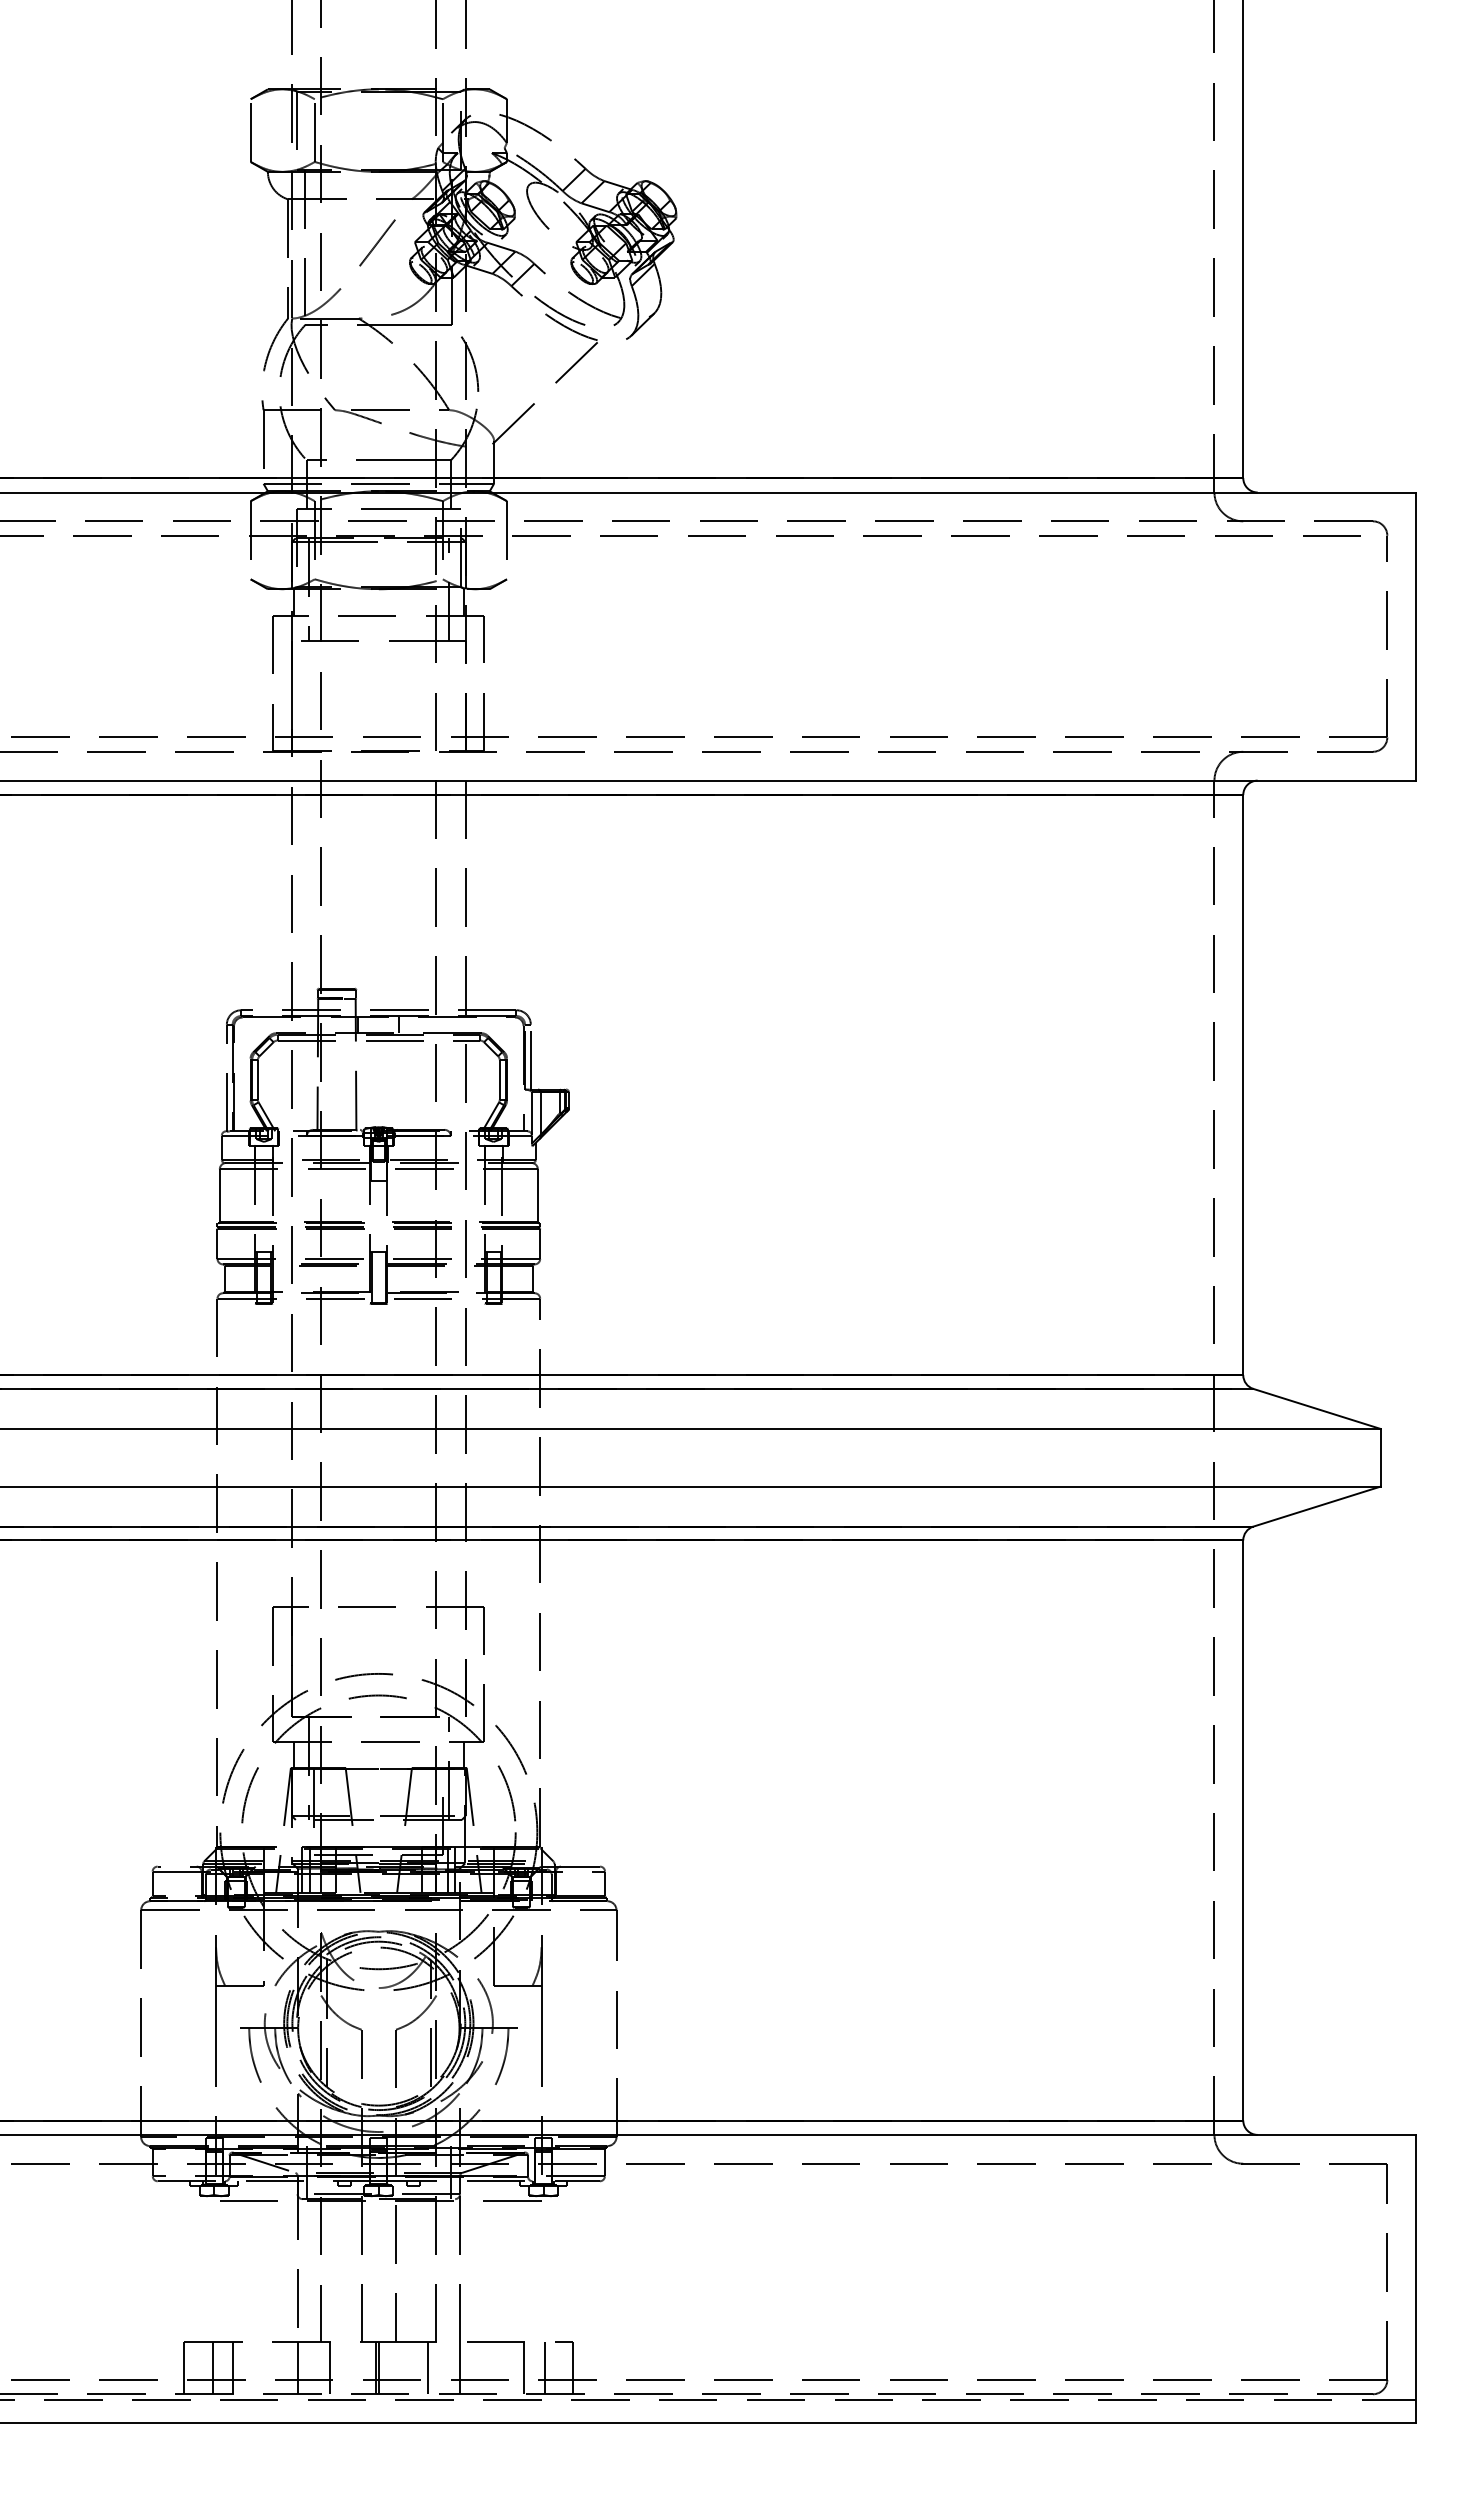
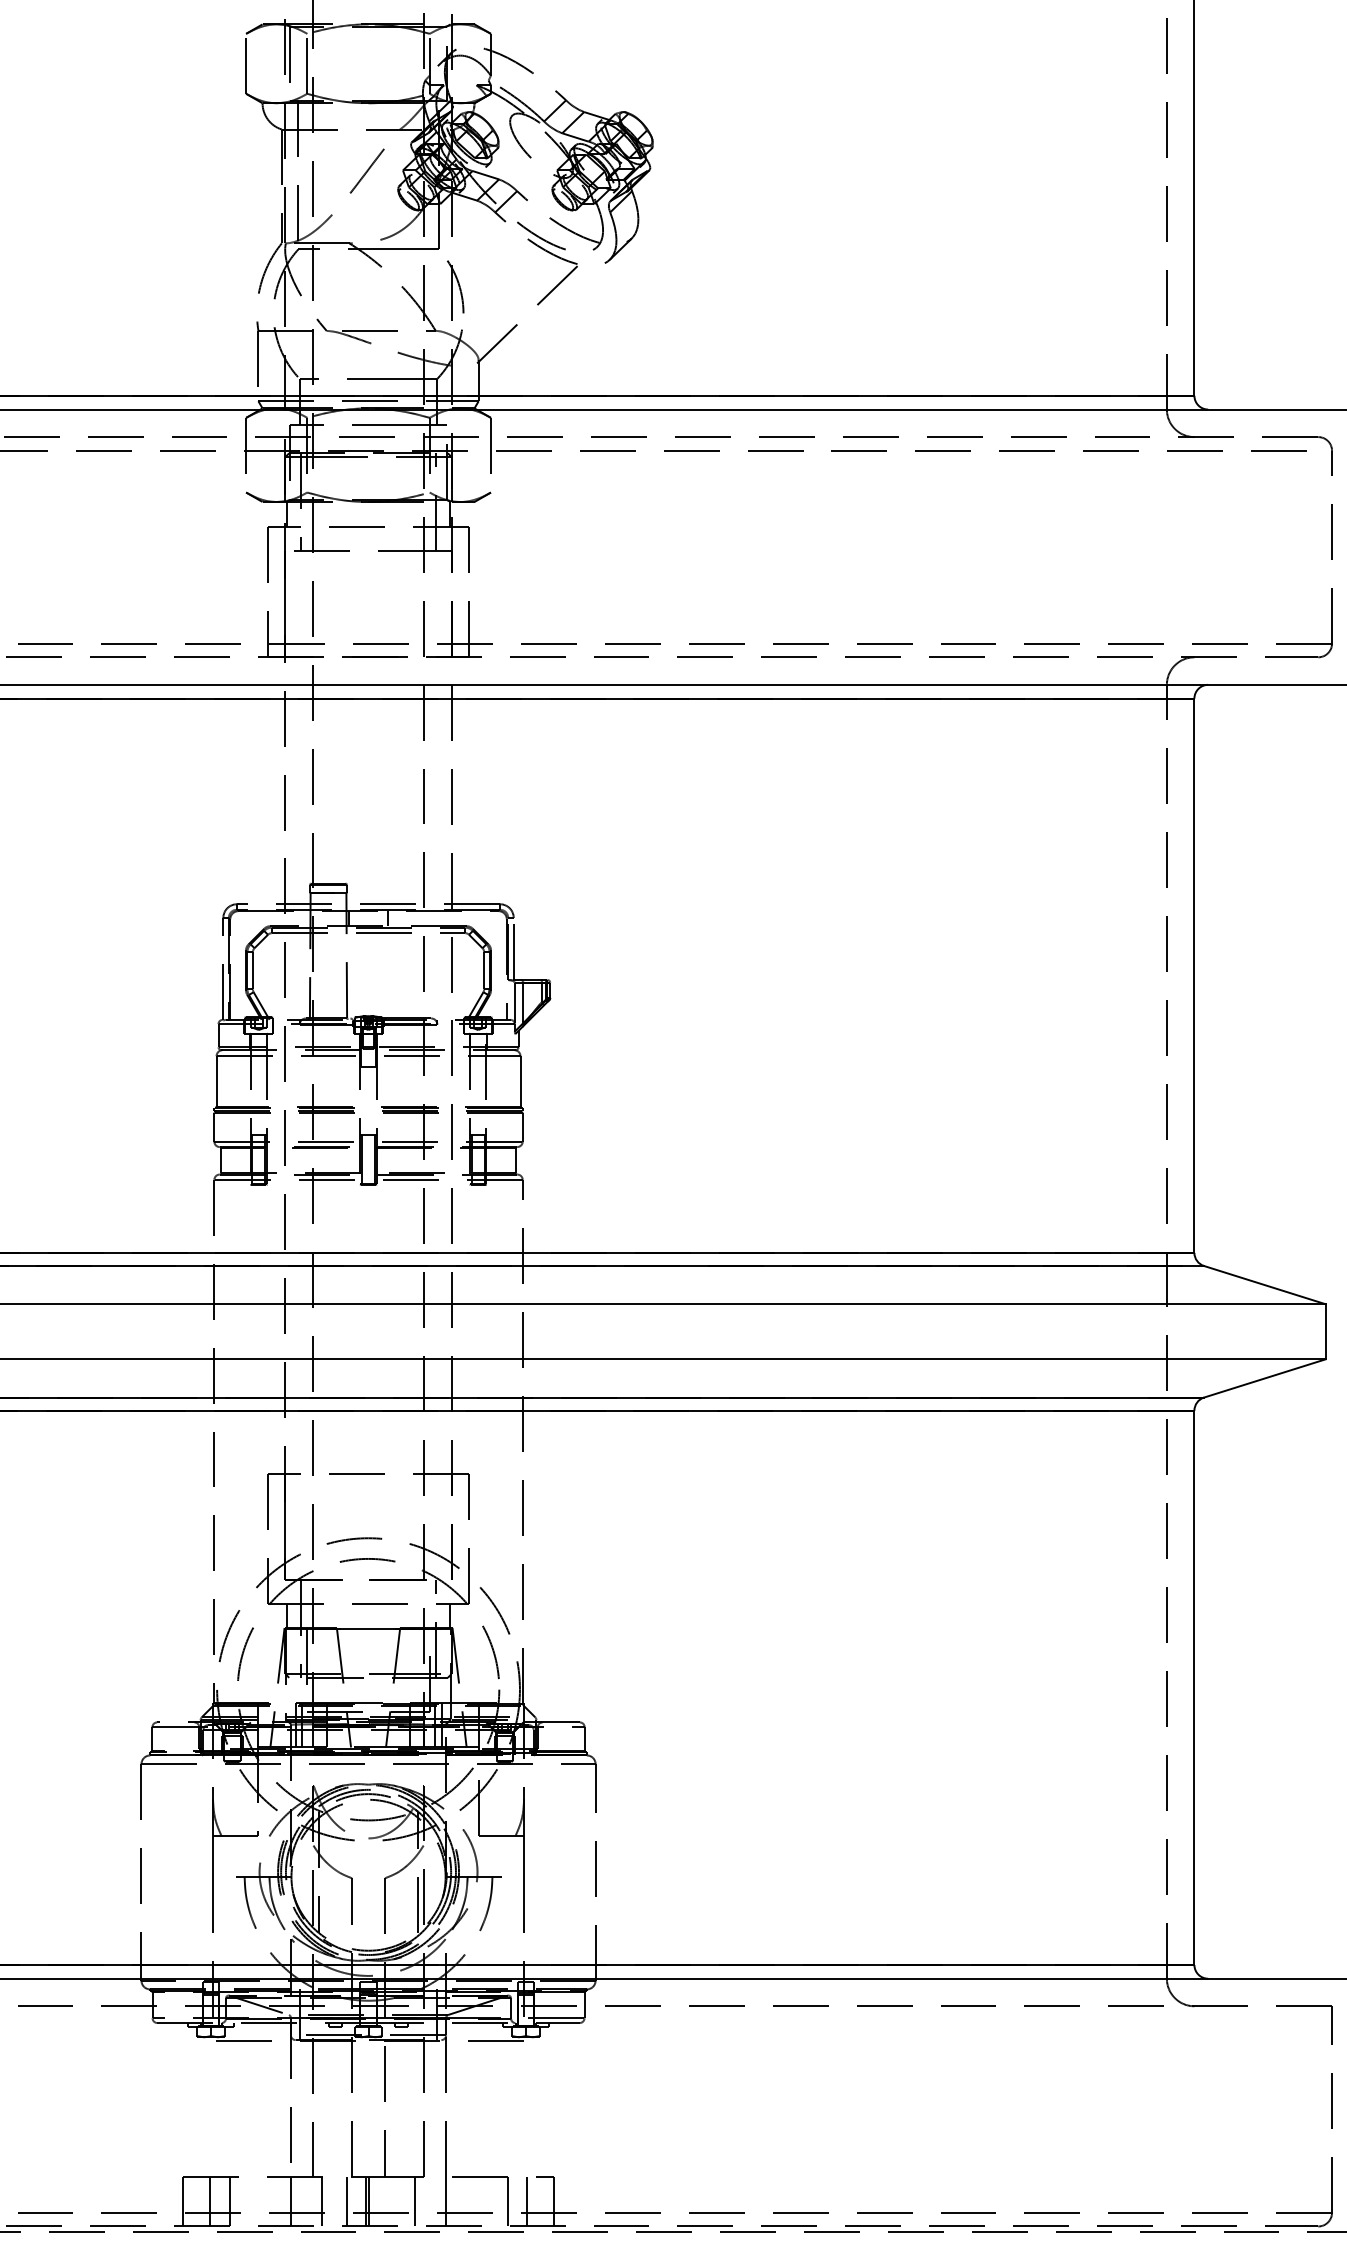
line: (355, 2368) -> (346, 2201), added

